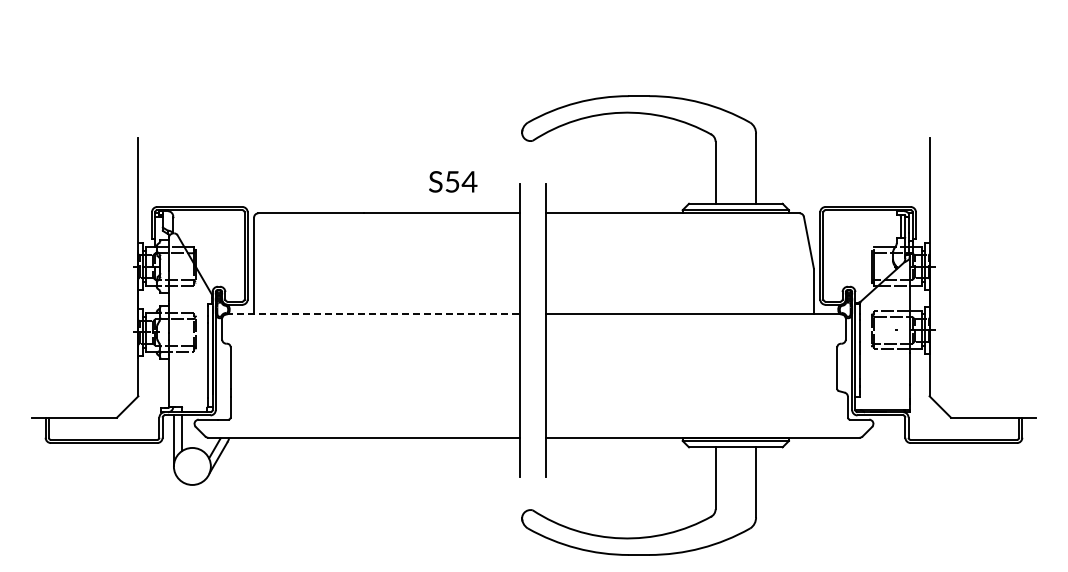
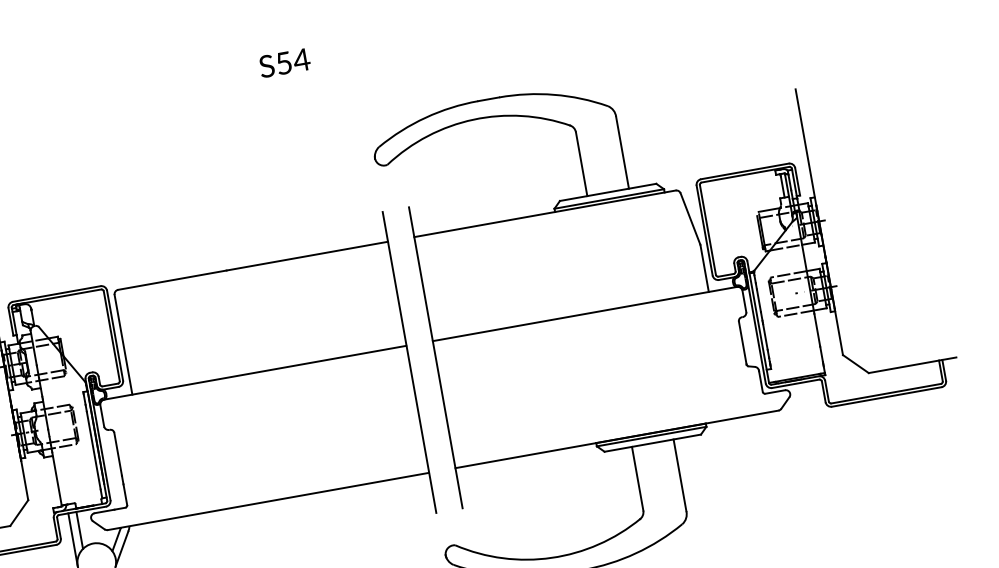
text: (453, 181) -> (285, 62), moved
line: (373, 314) -> (255, 372), dashed -> solid

